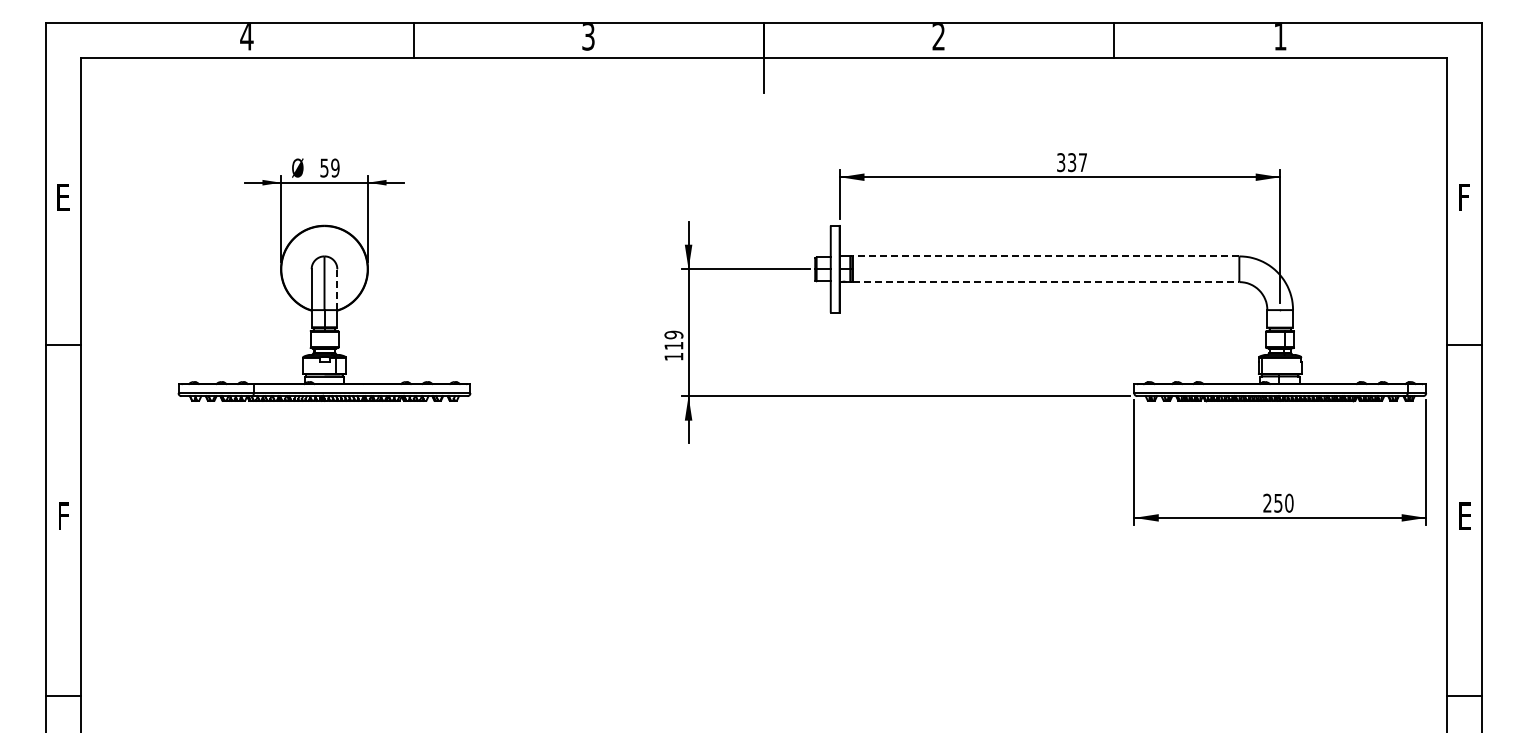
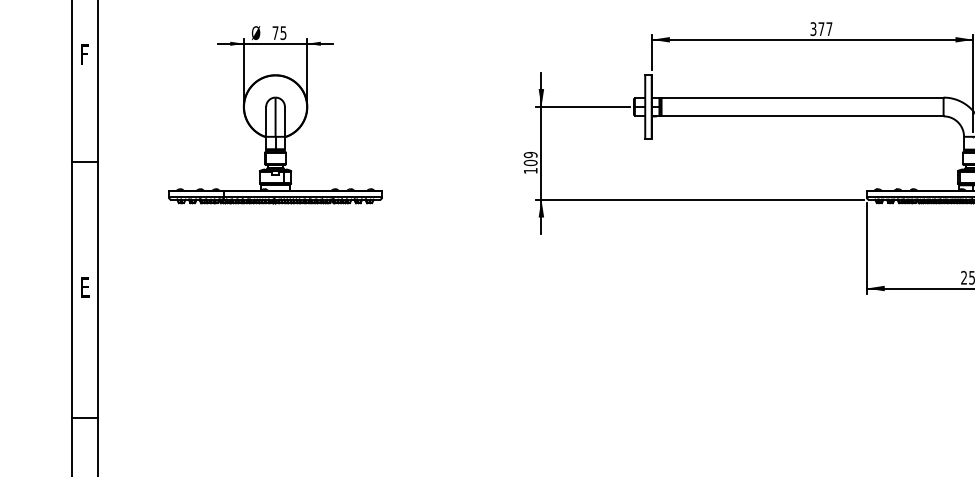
text: (1072, 162) -> (821, 29), 337 -> 377
text: (329, 167) -> (279, 32), 59 -> 75
text: (63, 197) -> (84, 54), E -> F
line: (1045, 256) -> (802, 97), dashed -> solid
line: (1046, 282) -> (802, 116), dashed -> solid
line: (337, 289) -> (285, 121), dashed -> solid
text: (673, 345) -> (530, 162), 119 -> 109
text: (63, 515) -> (84, 286), F -> E

